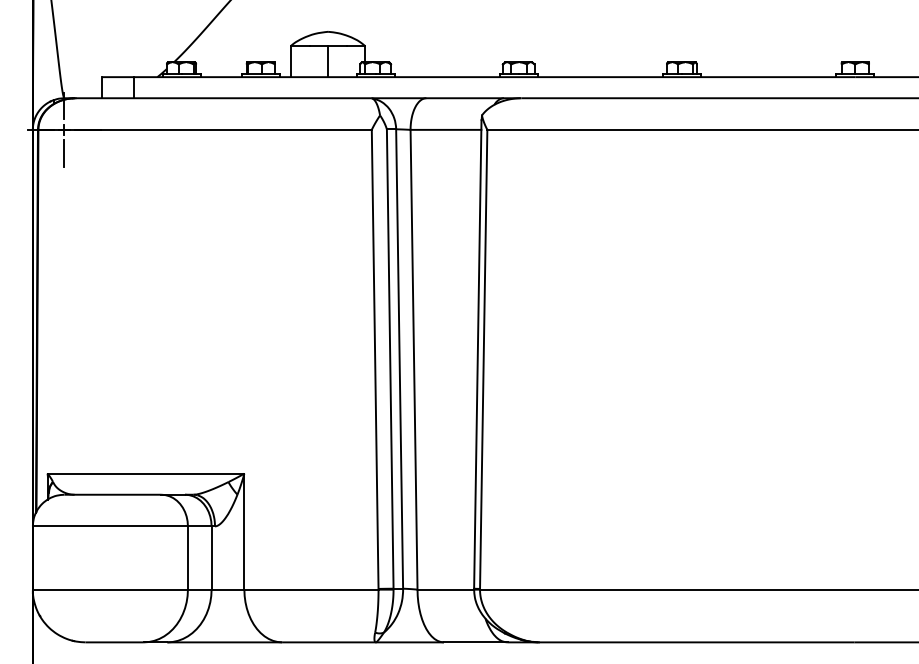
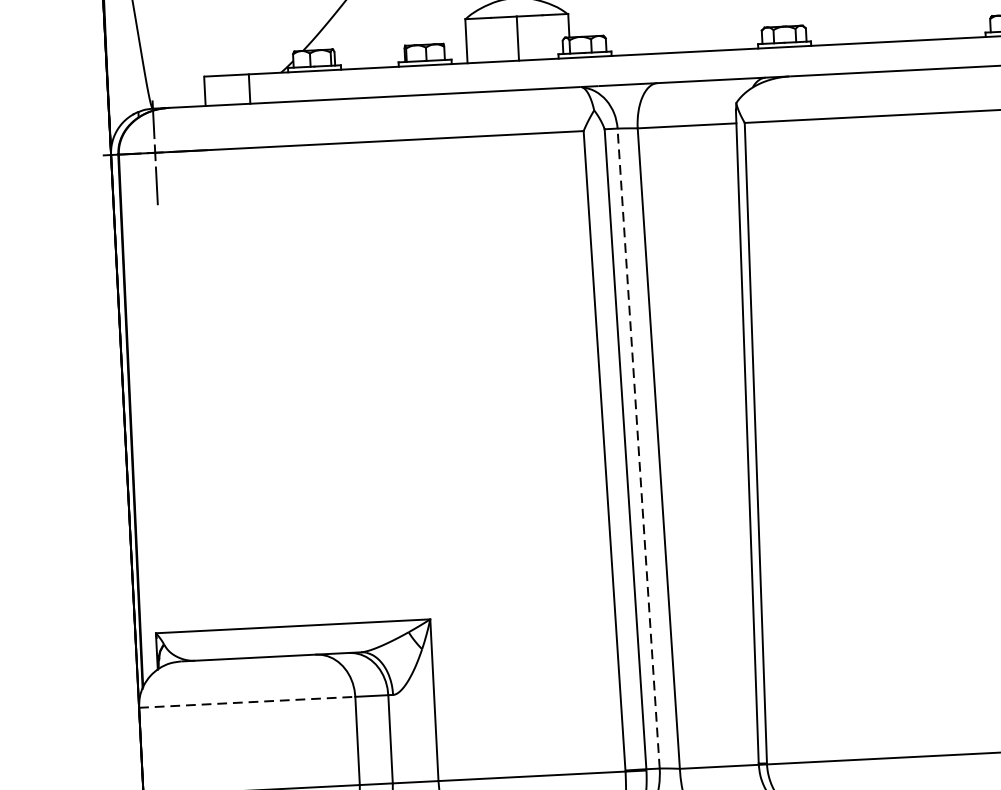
line: (399, 359) -> (638, 449), solid -> dashed
line: (110, 526) -> (247, 702), solid -> dashed

